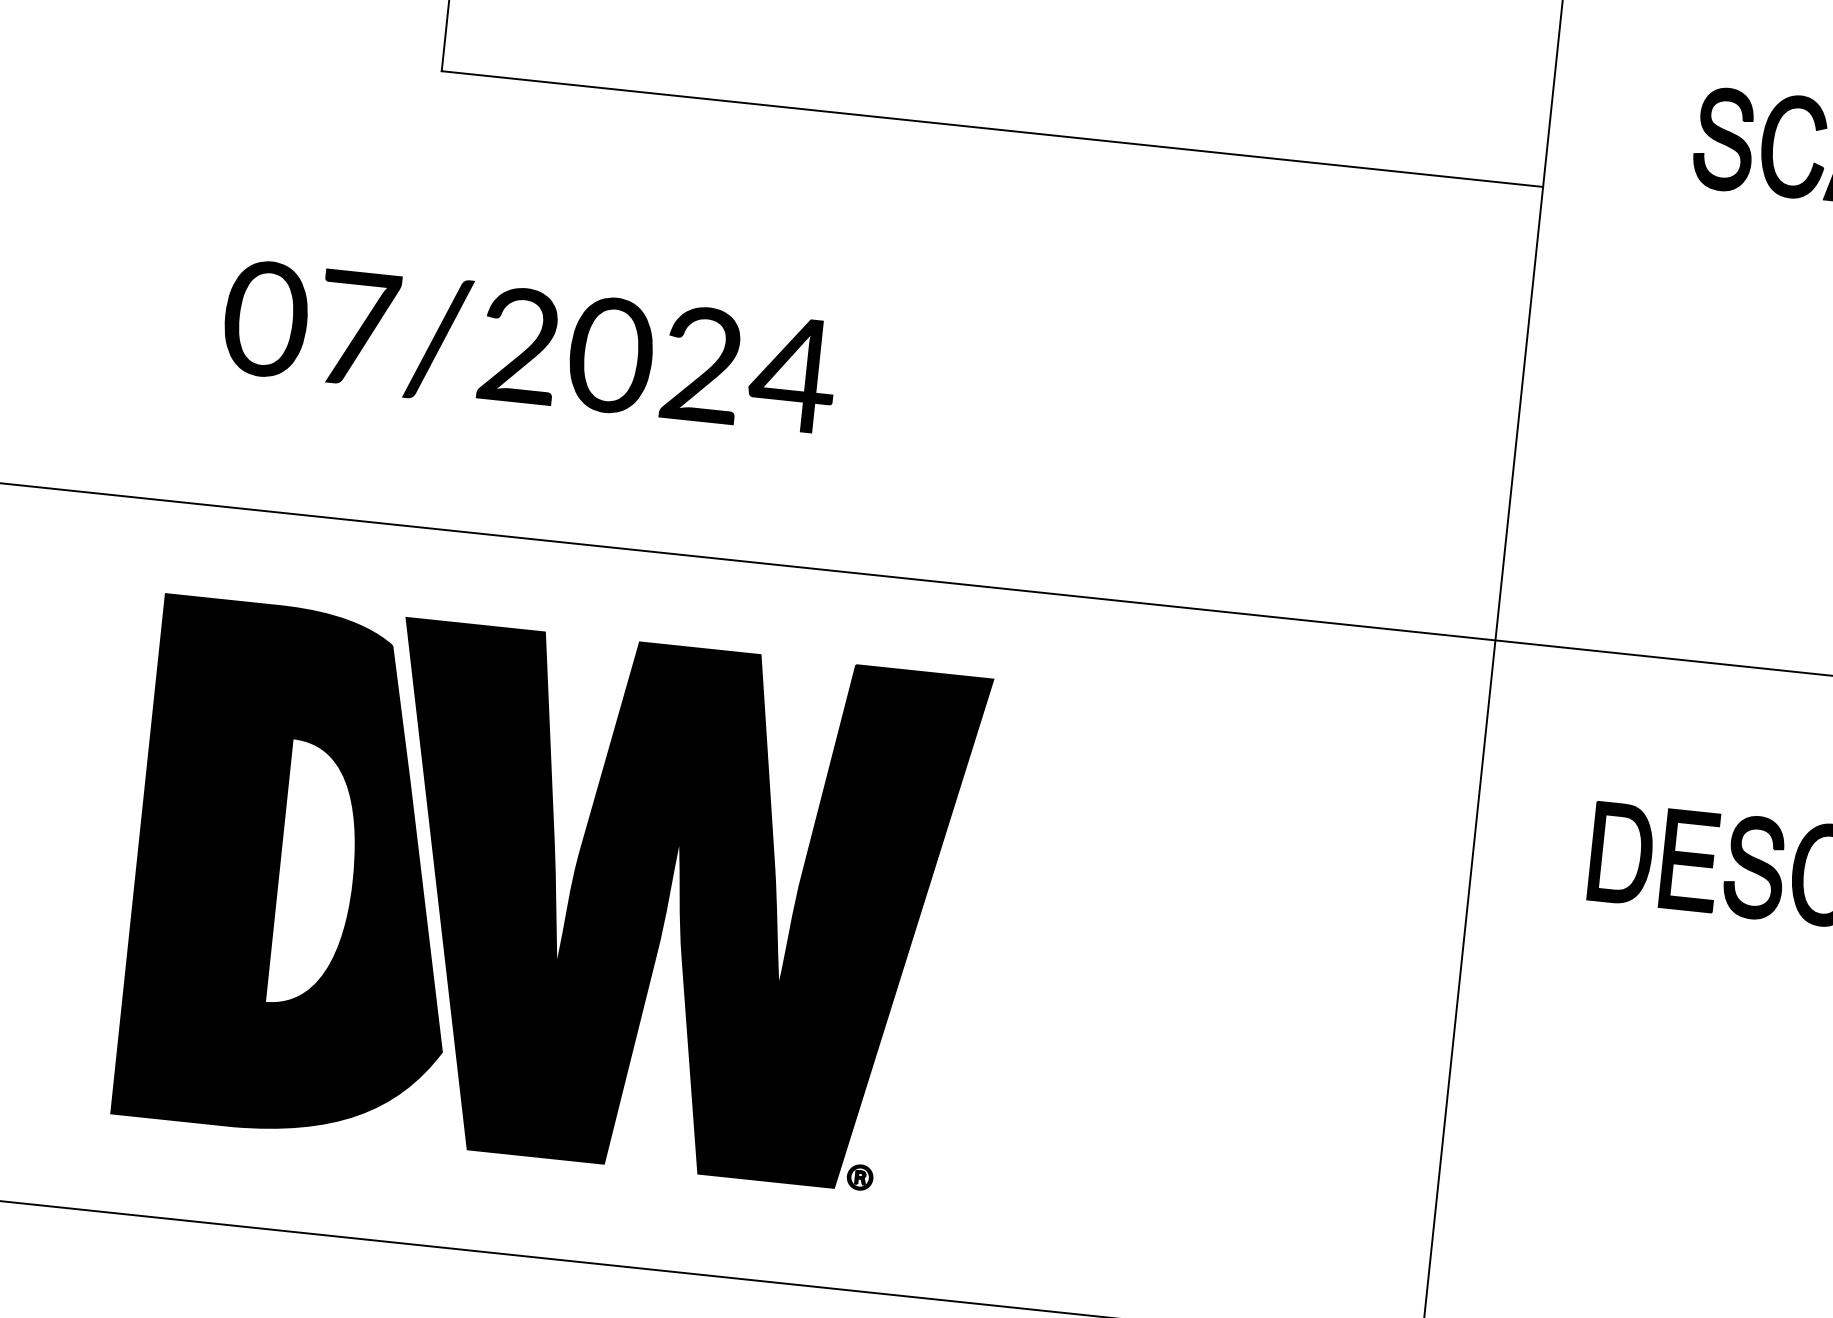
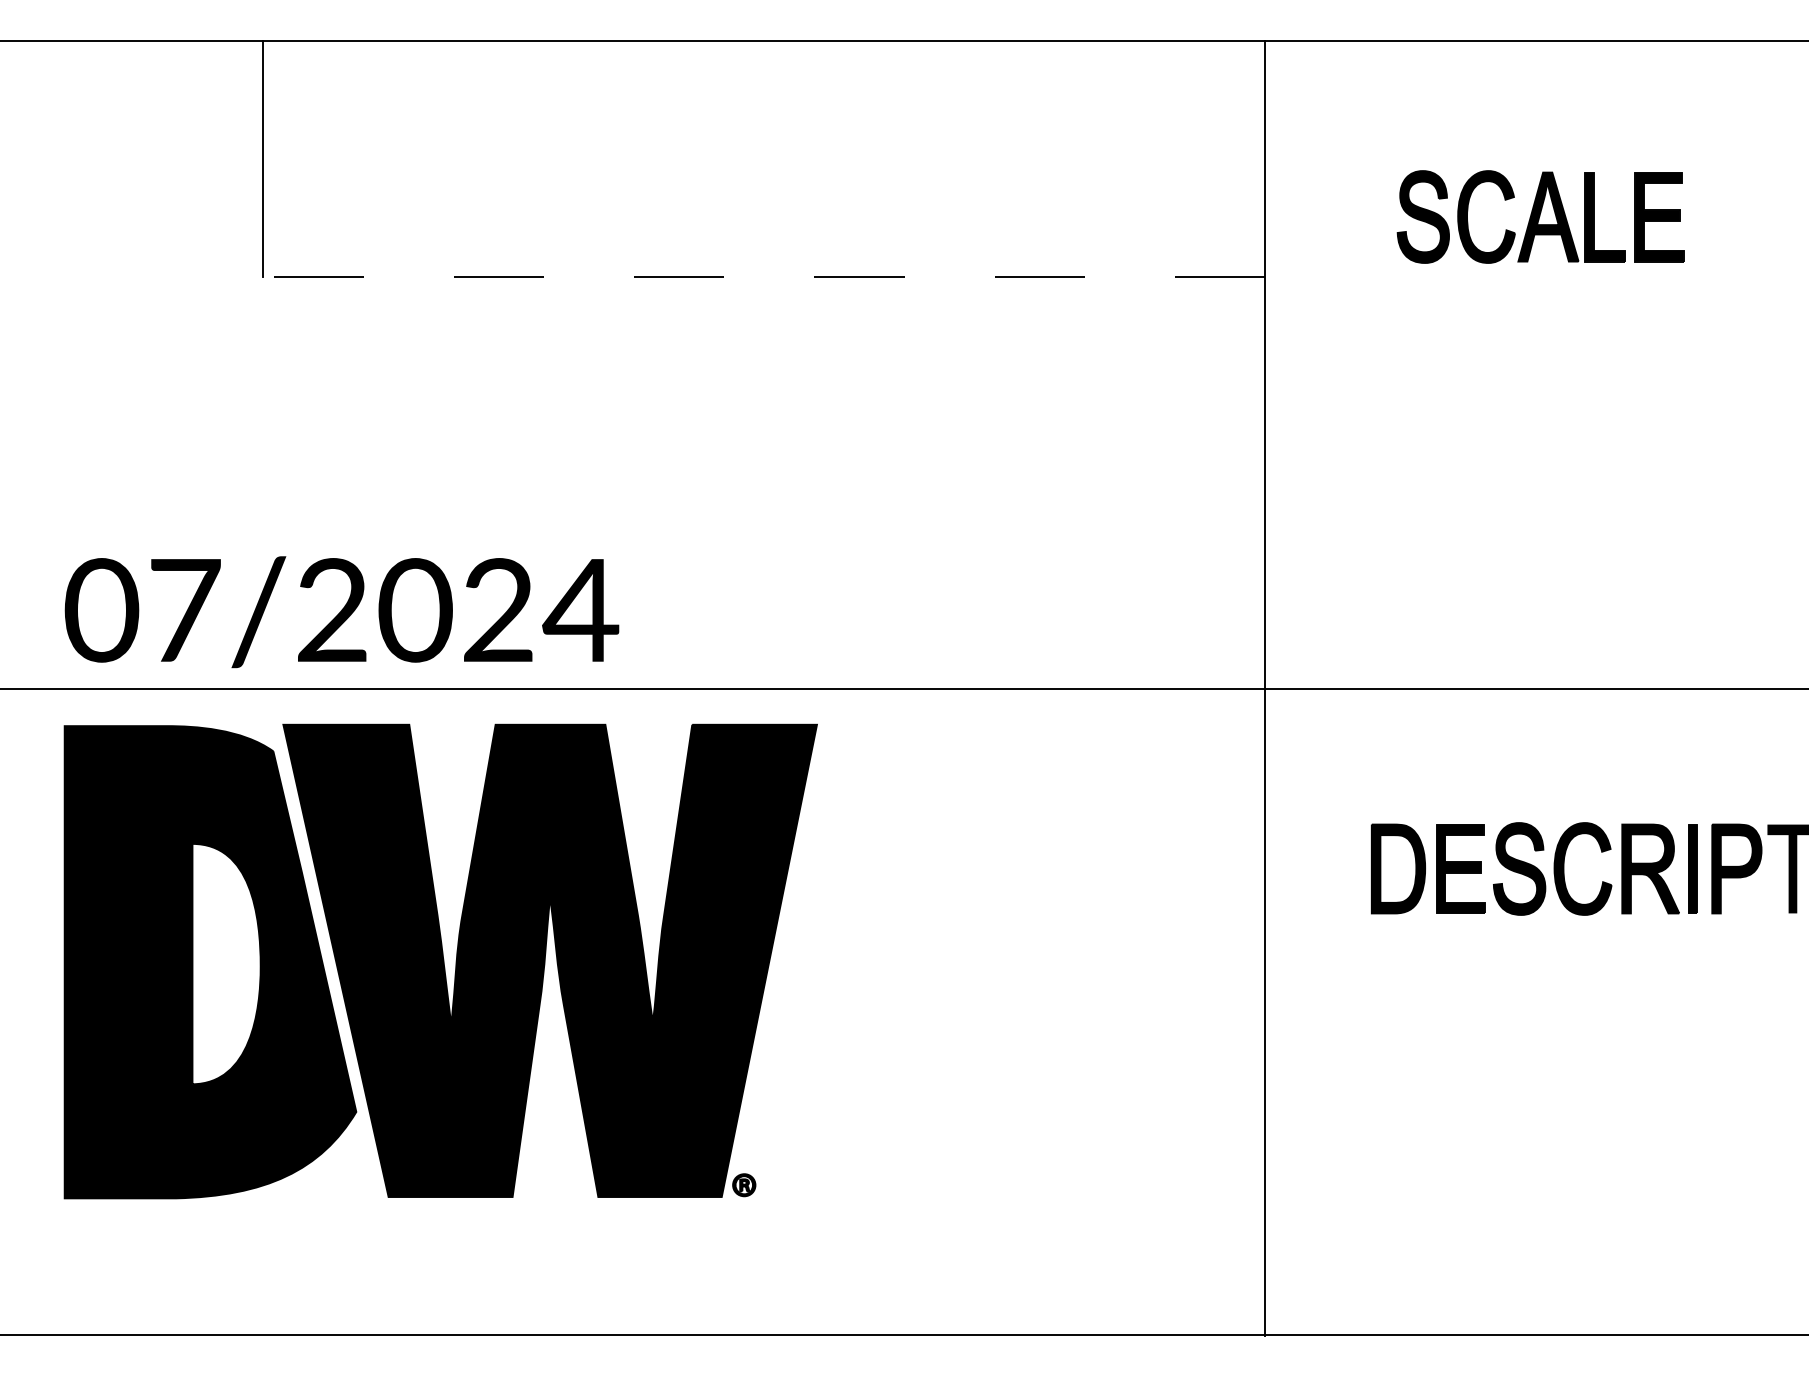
line: (992, 128) -> (764, 276), solid -> dashed
text: (529, 349) -> (341, 612), moved
part: (551, 896) -> (440, 961), moved

